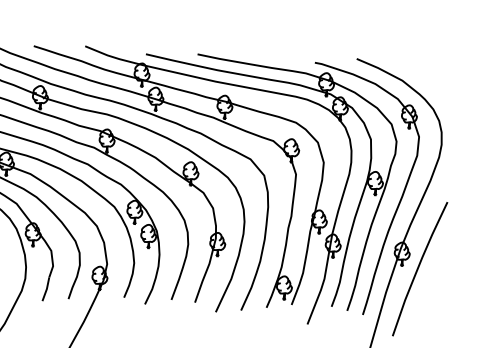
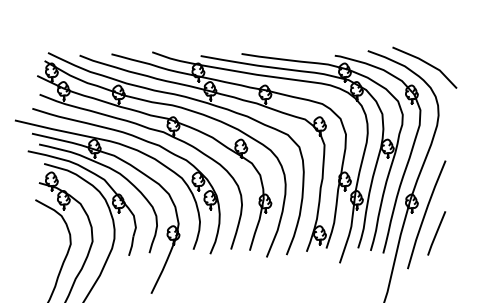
line: (428, 78) -> (425, 63), added
line: (431, 293) -> (436, 233), added

